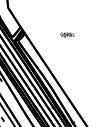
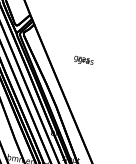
text: (67, 34) -> (83, 59), moved

